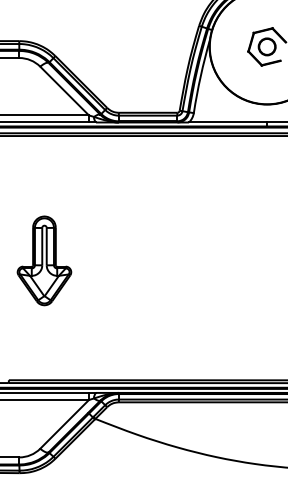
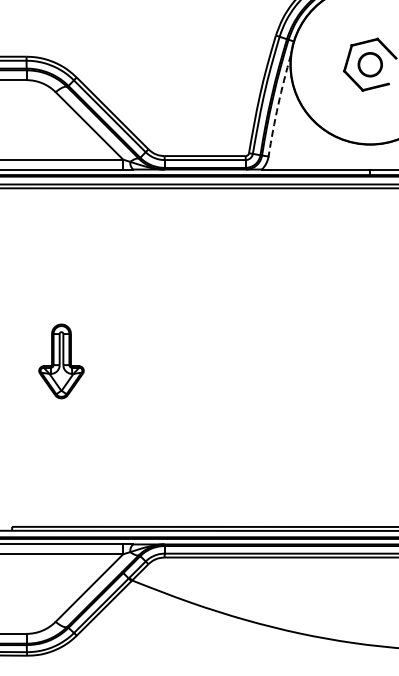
arc: (200, 76) -> (278, 105), solid -> dashed
part: (44, 260) -> (61, 361), size x0.6

